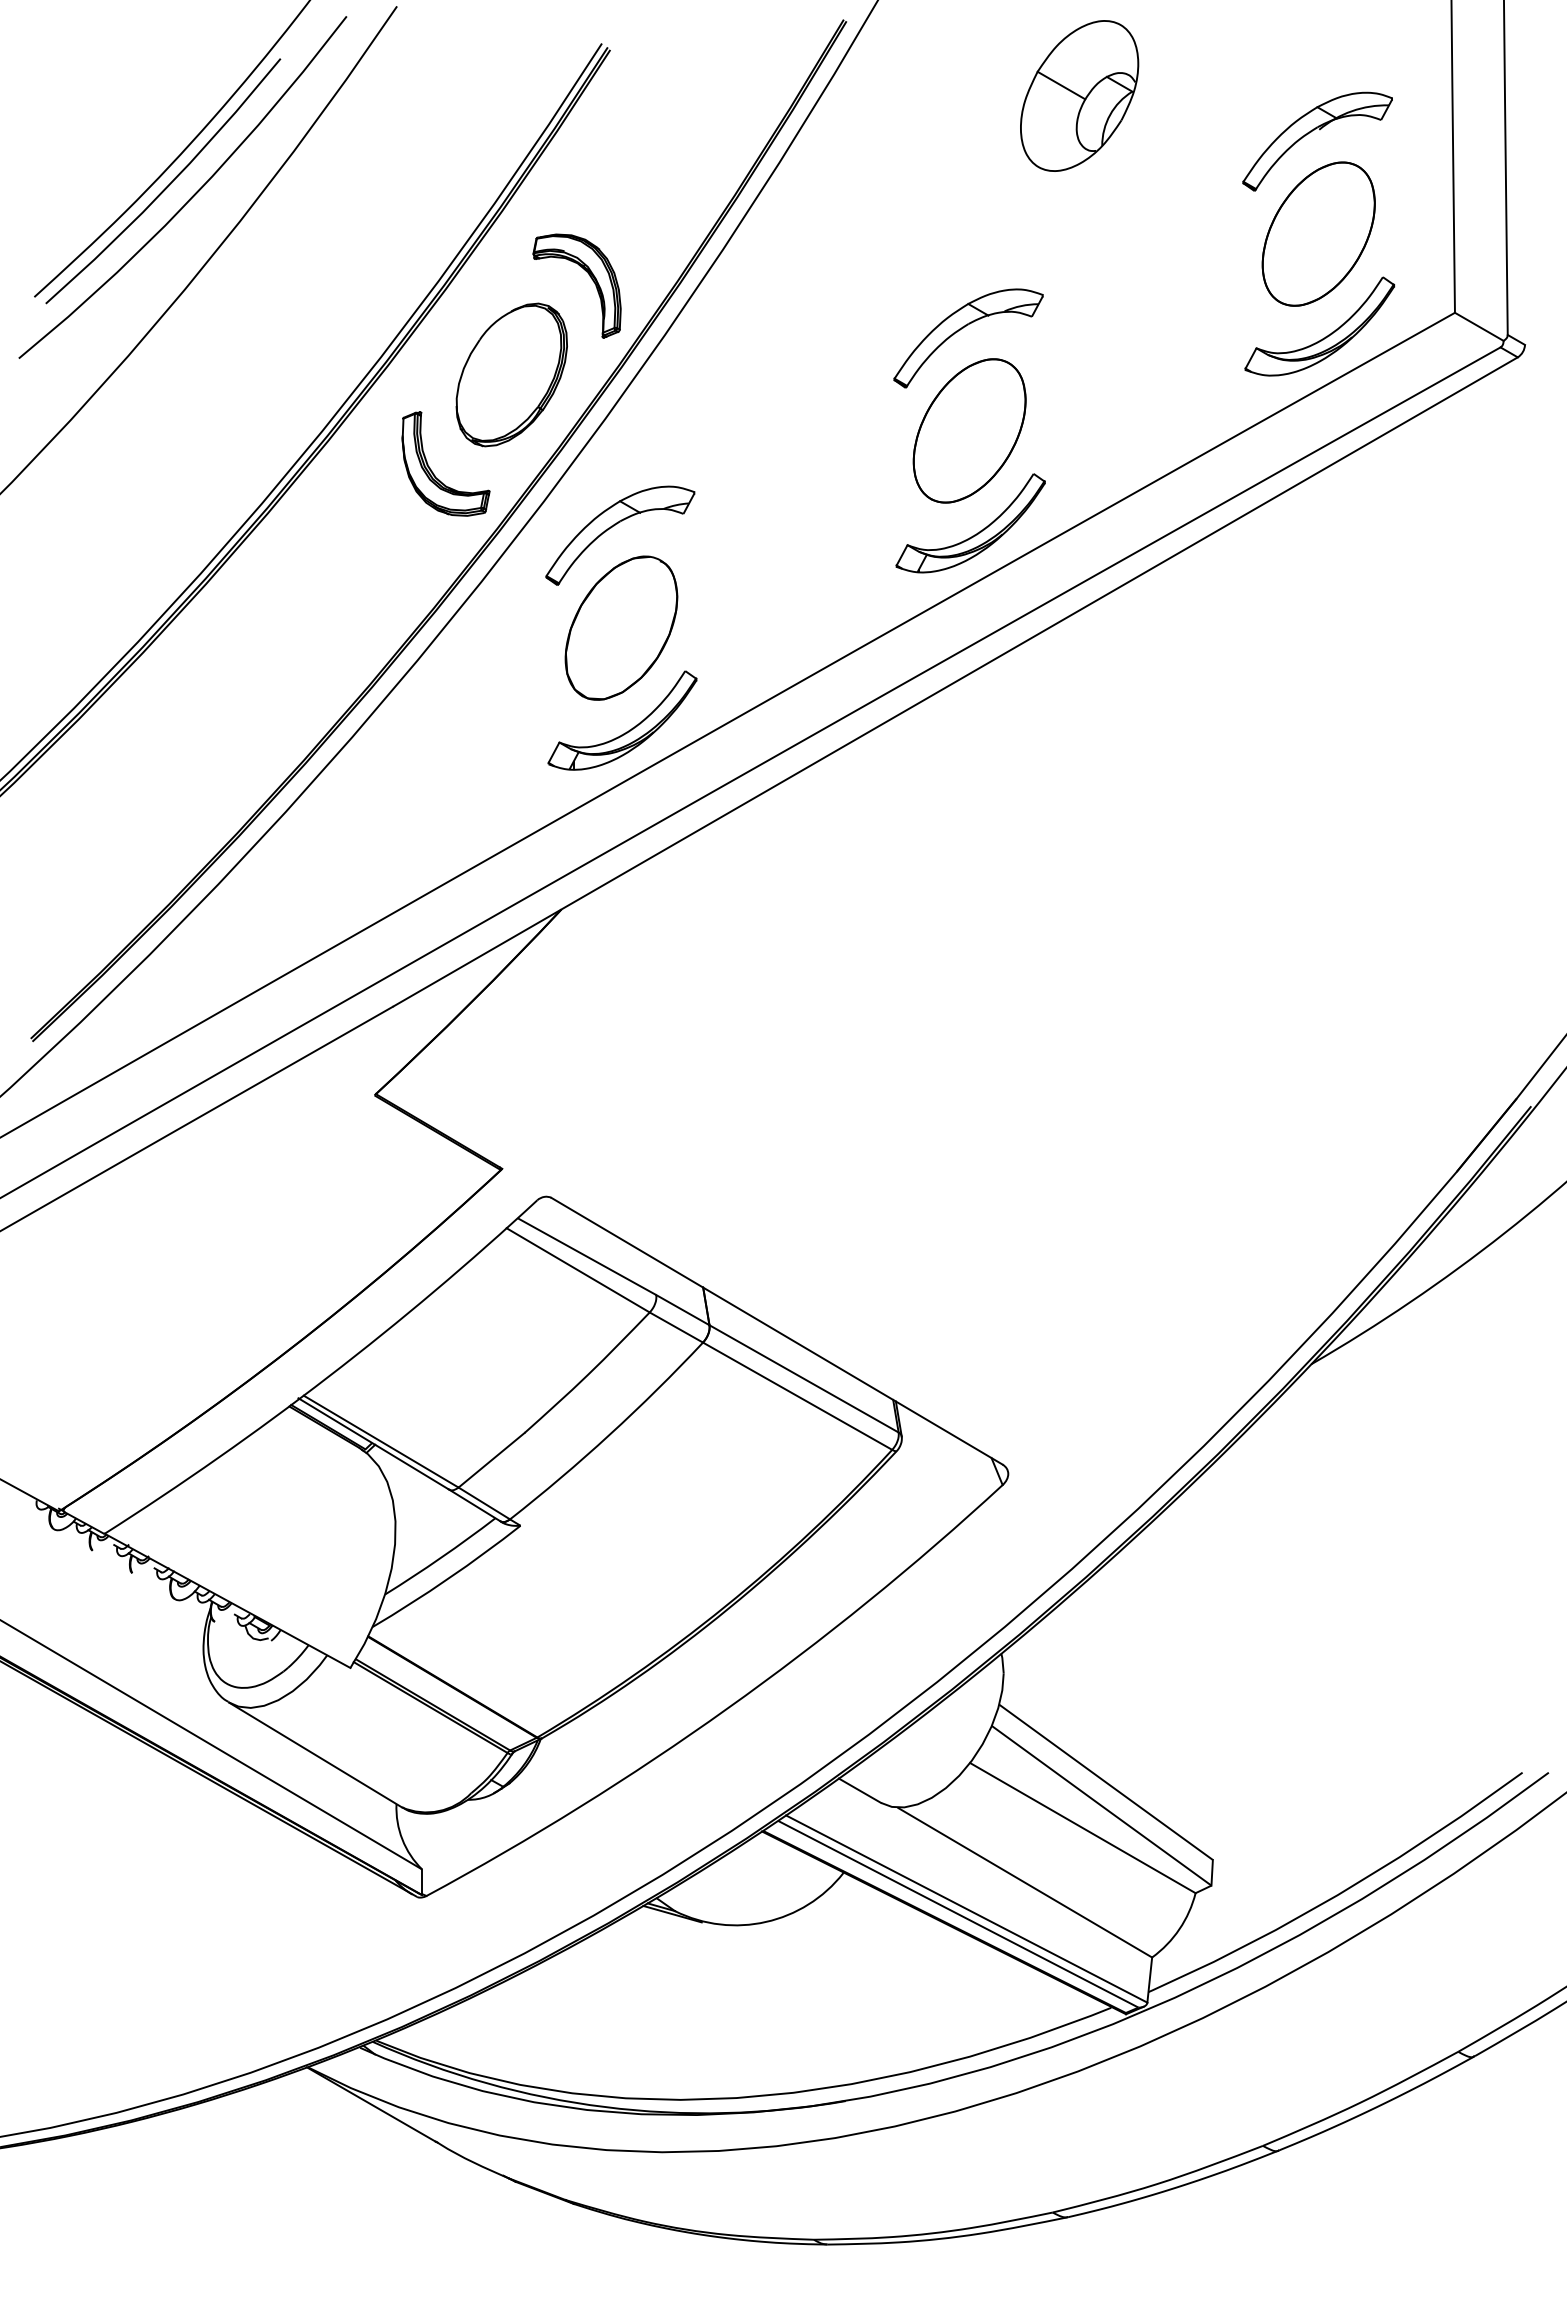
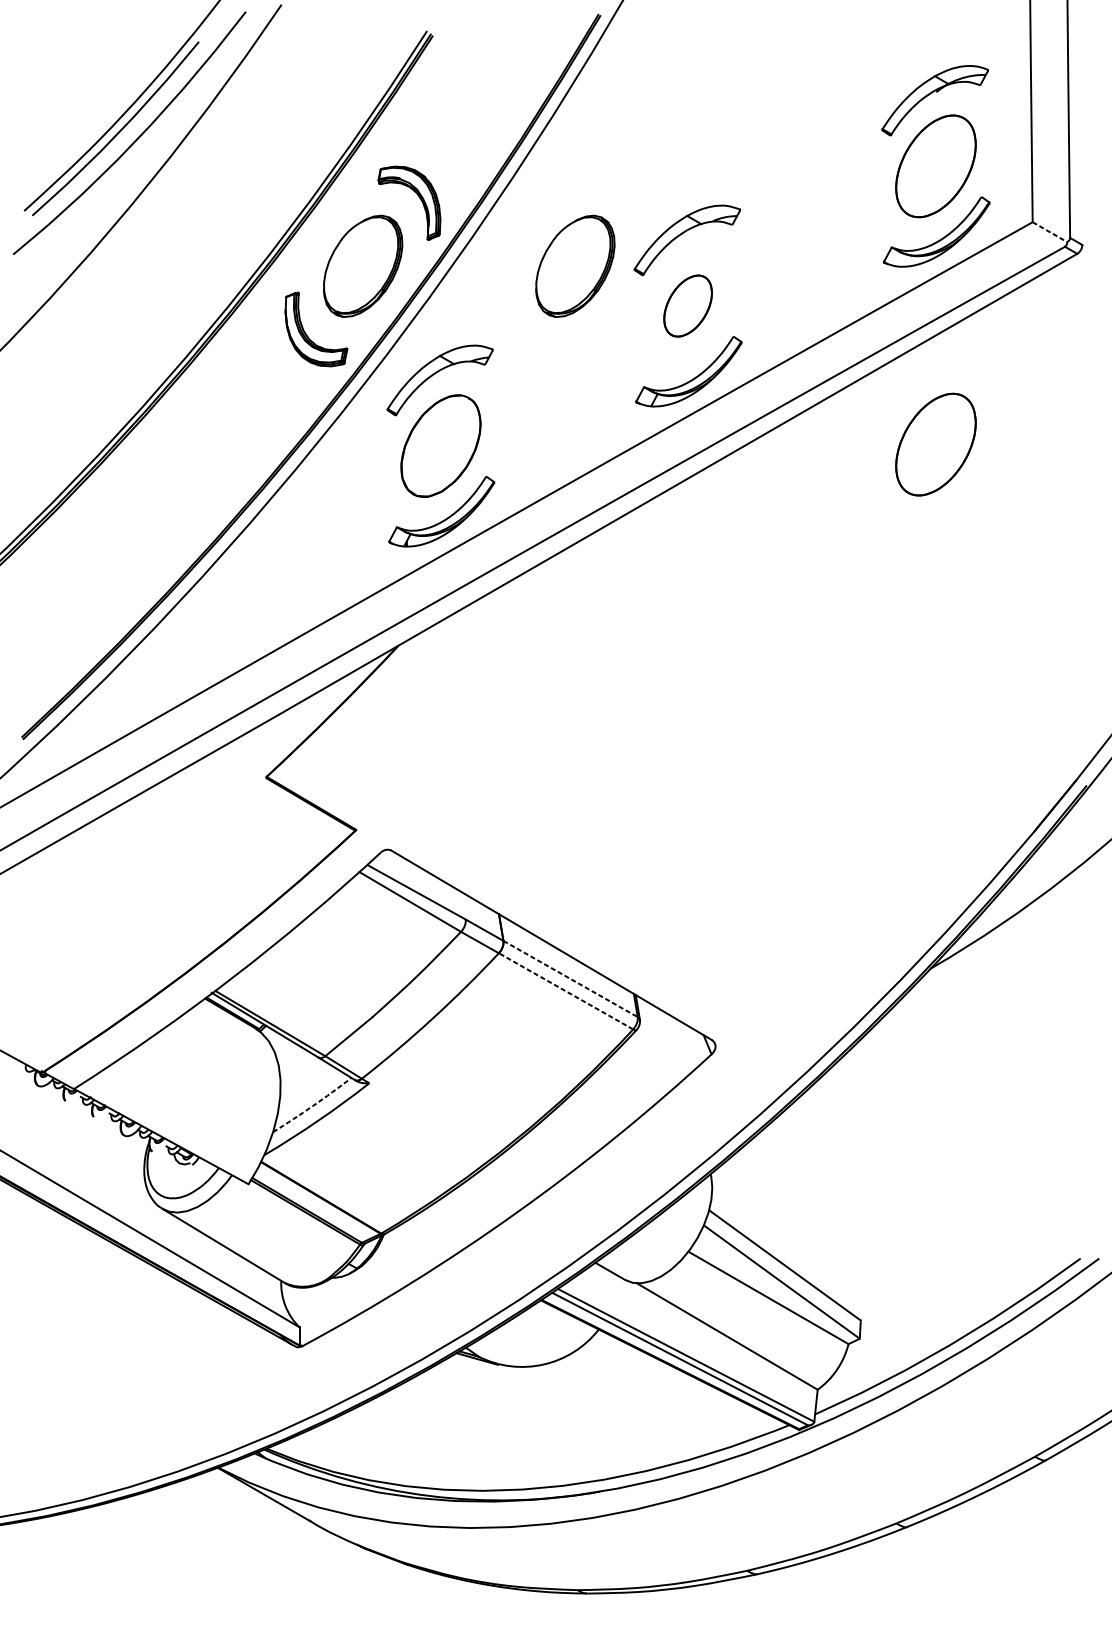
part: (1079, 95) -> (766, 67), removed
line: (1479, 327) -> (1050, 232), solid -> dashed
part: (810, 374) -> (575, 266), added
part: (969, 430) -> (688, 305), size x0.6
part: (1318, 625) -> (935, 444), added
line: (804, 1378) -> (570, 978), solid -> dashed
line: (797, 1396) -> (565, 991), solid -> dashed
arc: (441, 1557) -> (313, 1105), solid -> dashed

